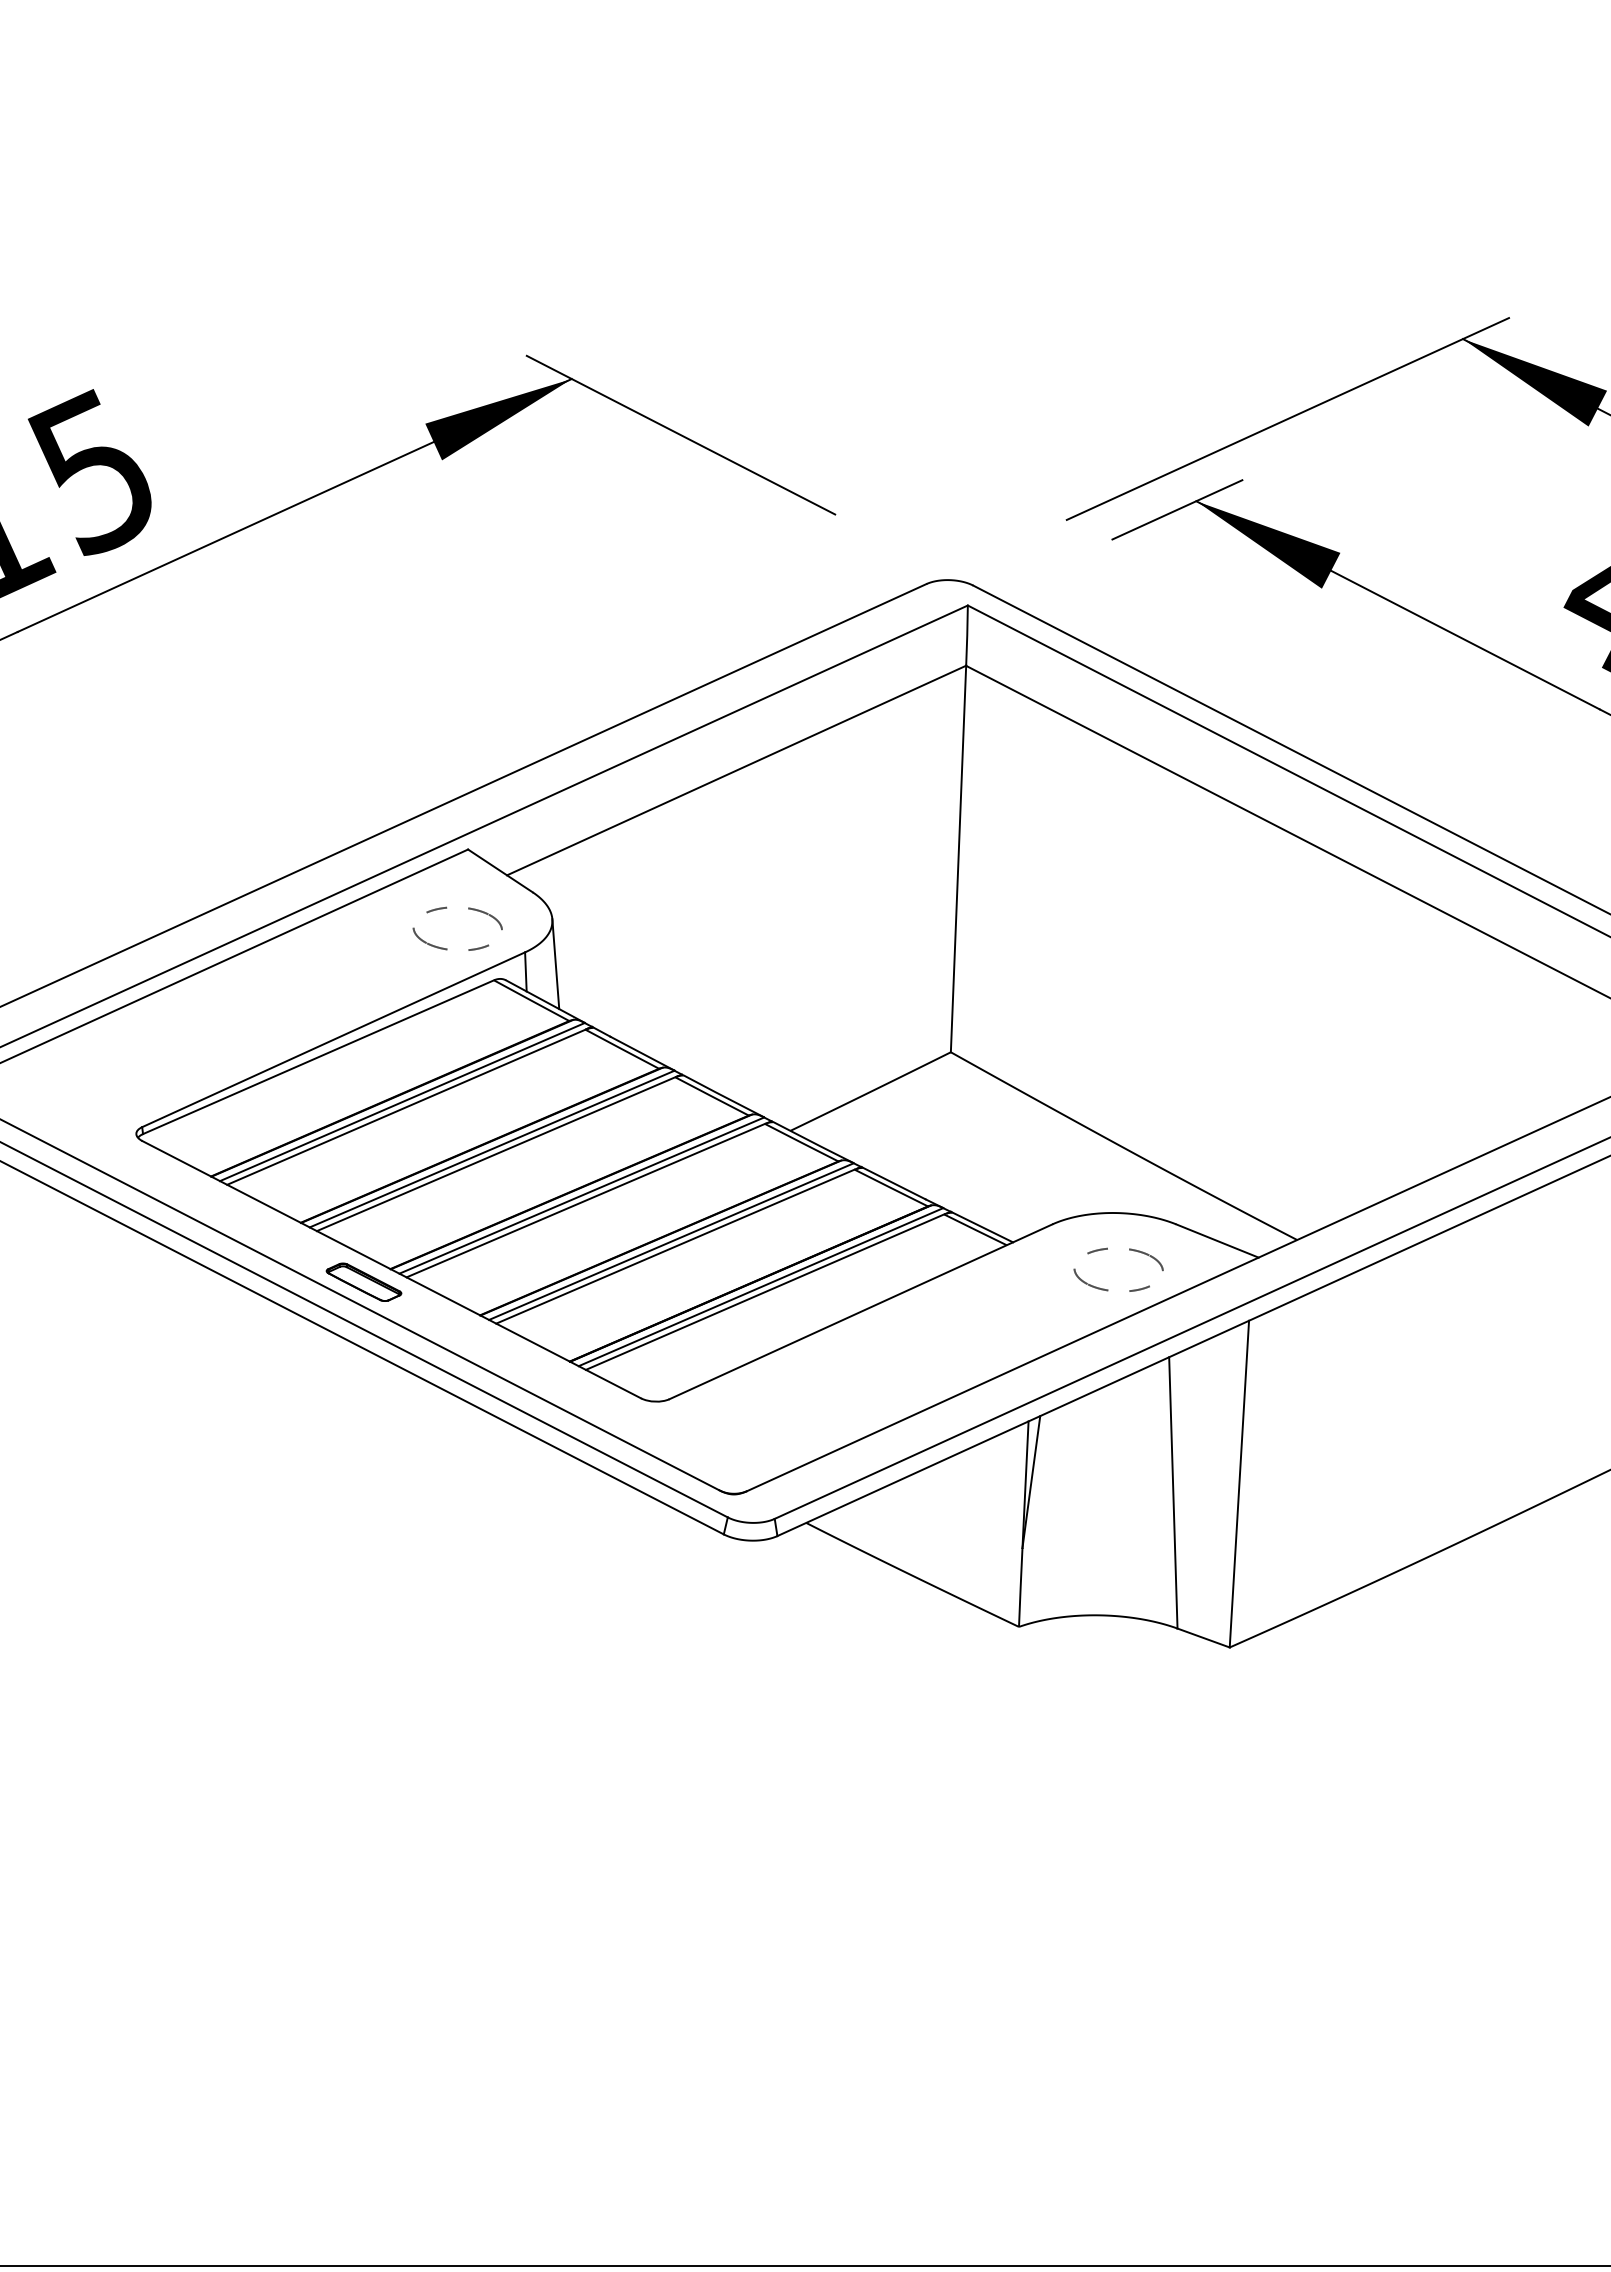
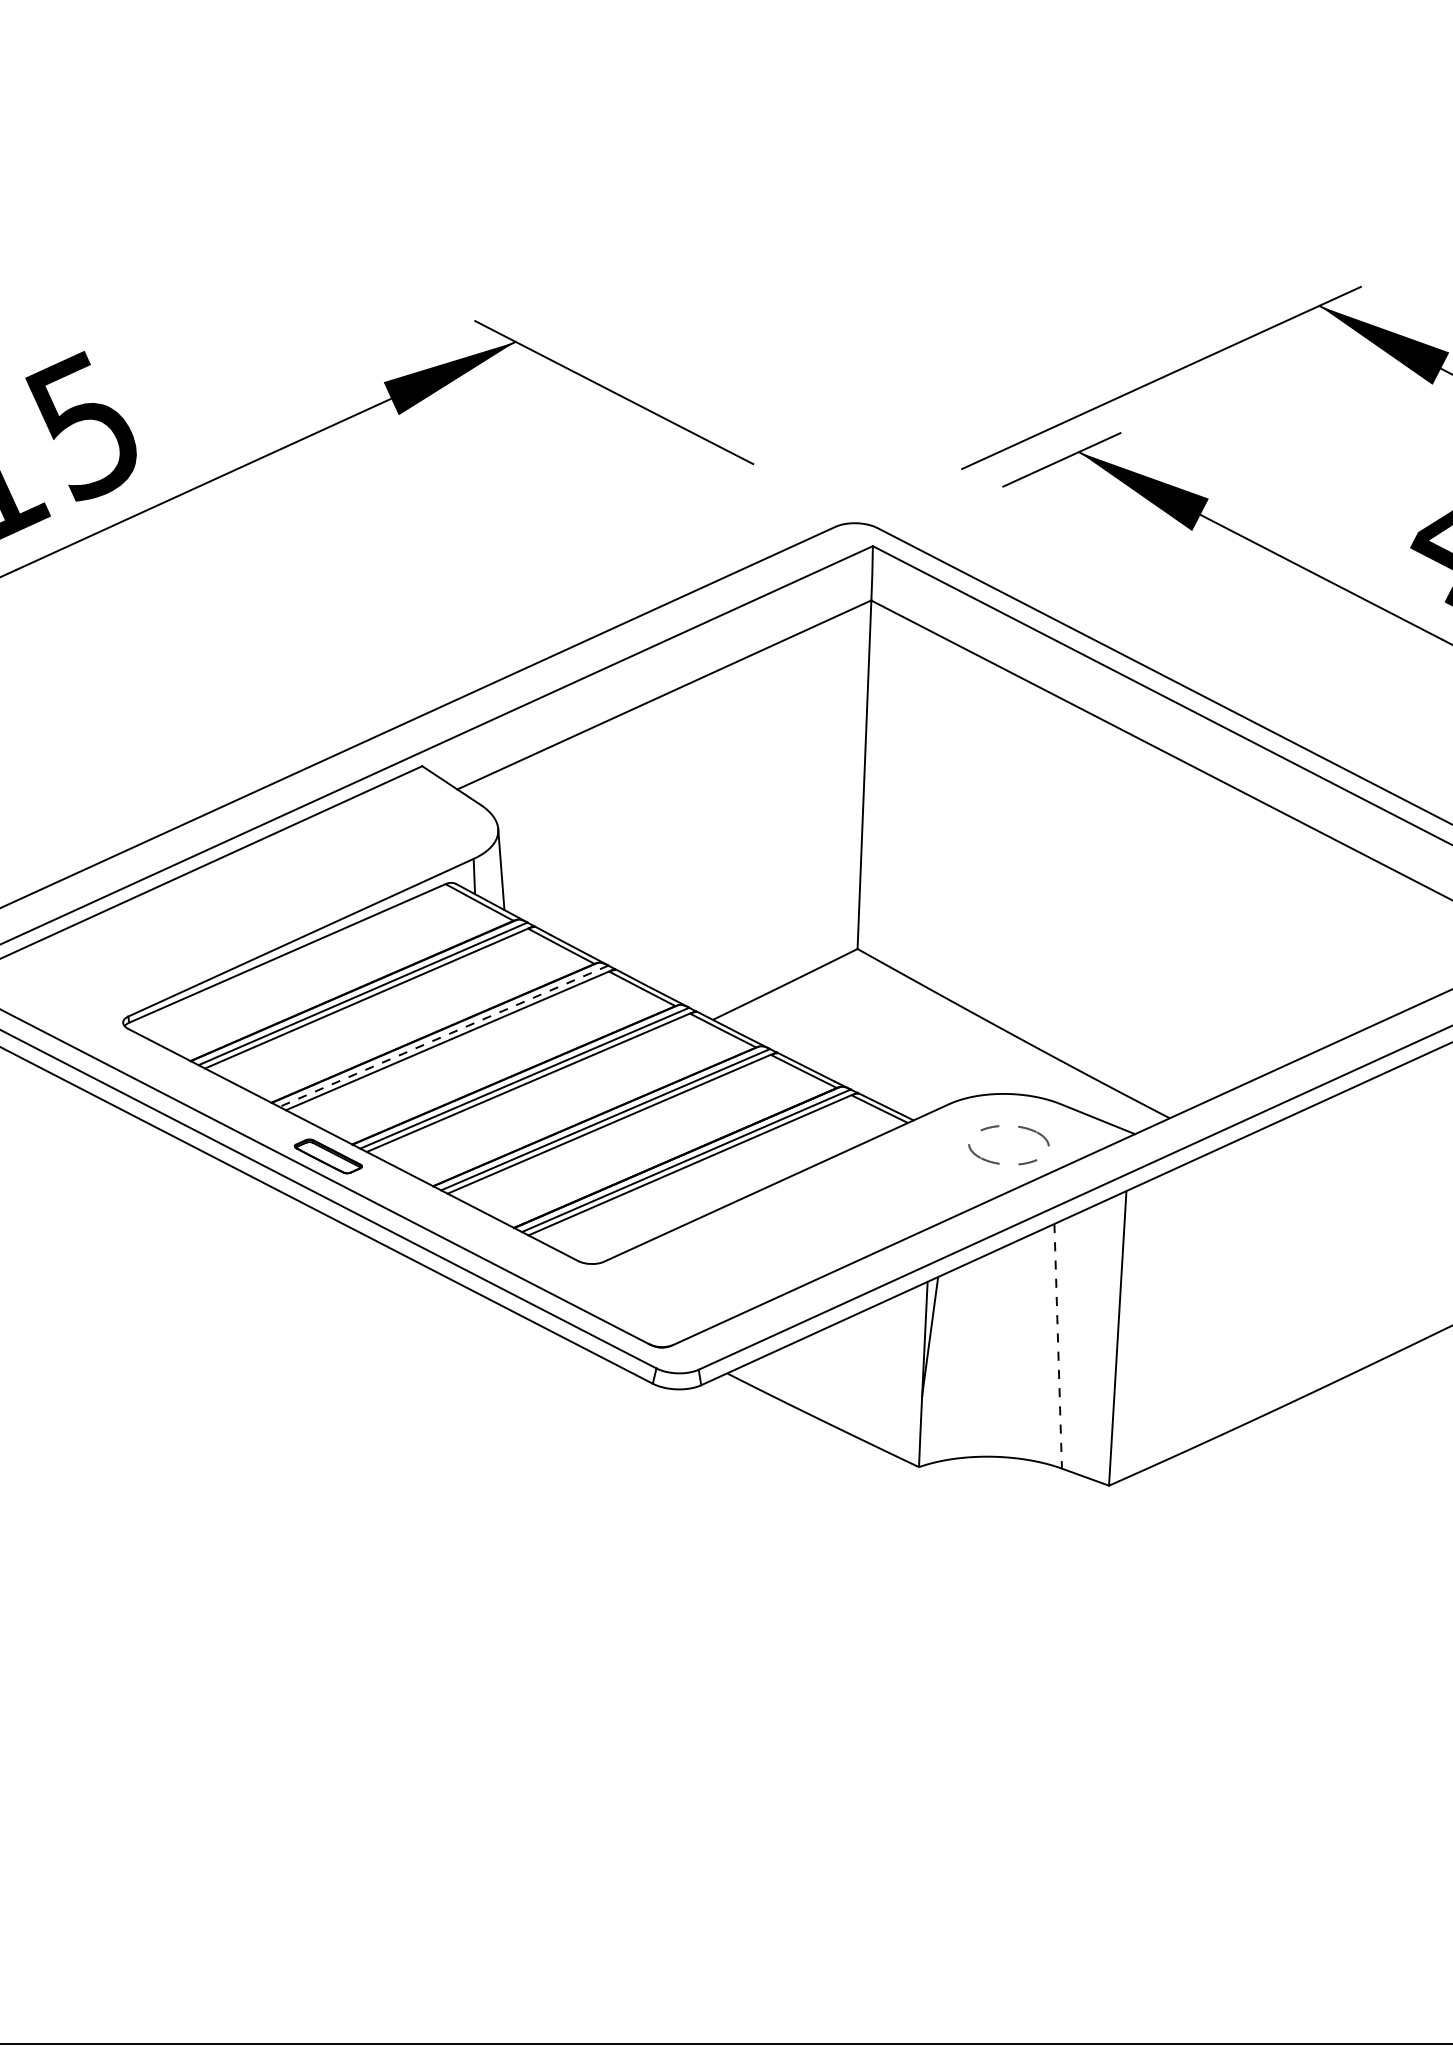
part: (468, 909) -> (422, 820), removed
line: (492, 1149) -> (444, 1036), solid -> dashed
line: (1173, 1492) -> (1058, 1345), solid -> dashed

